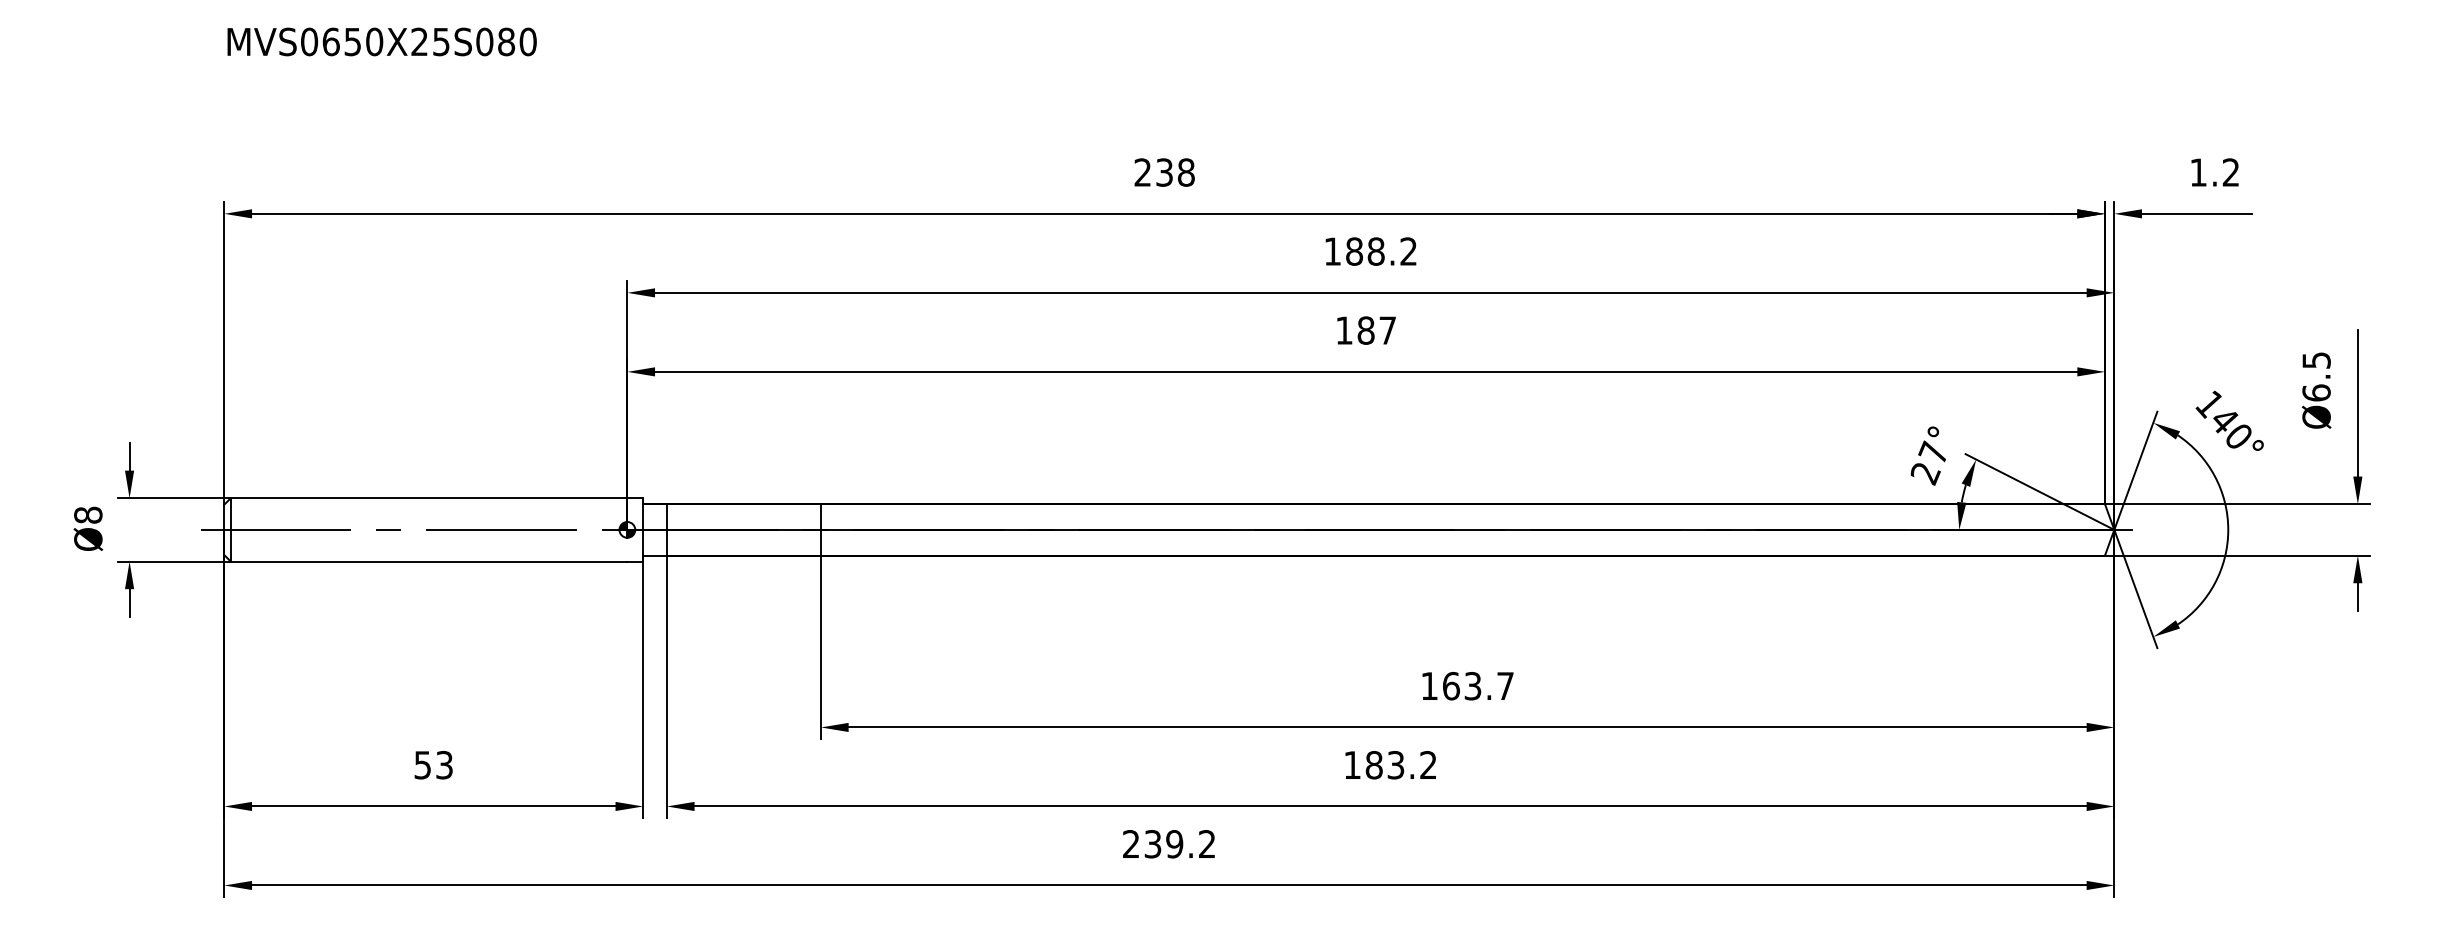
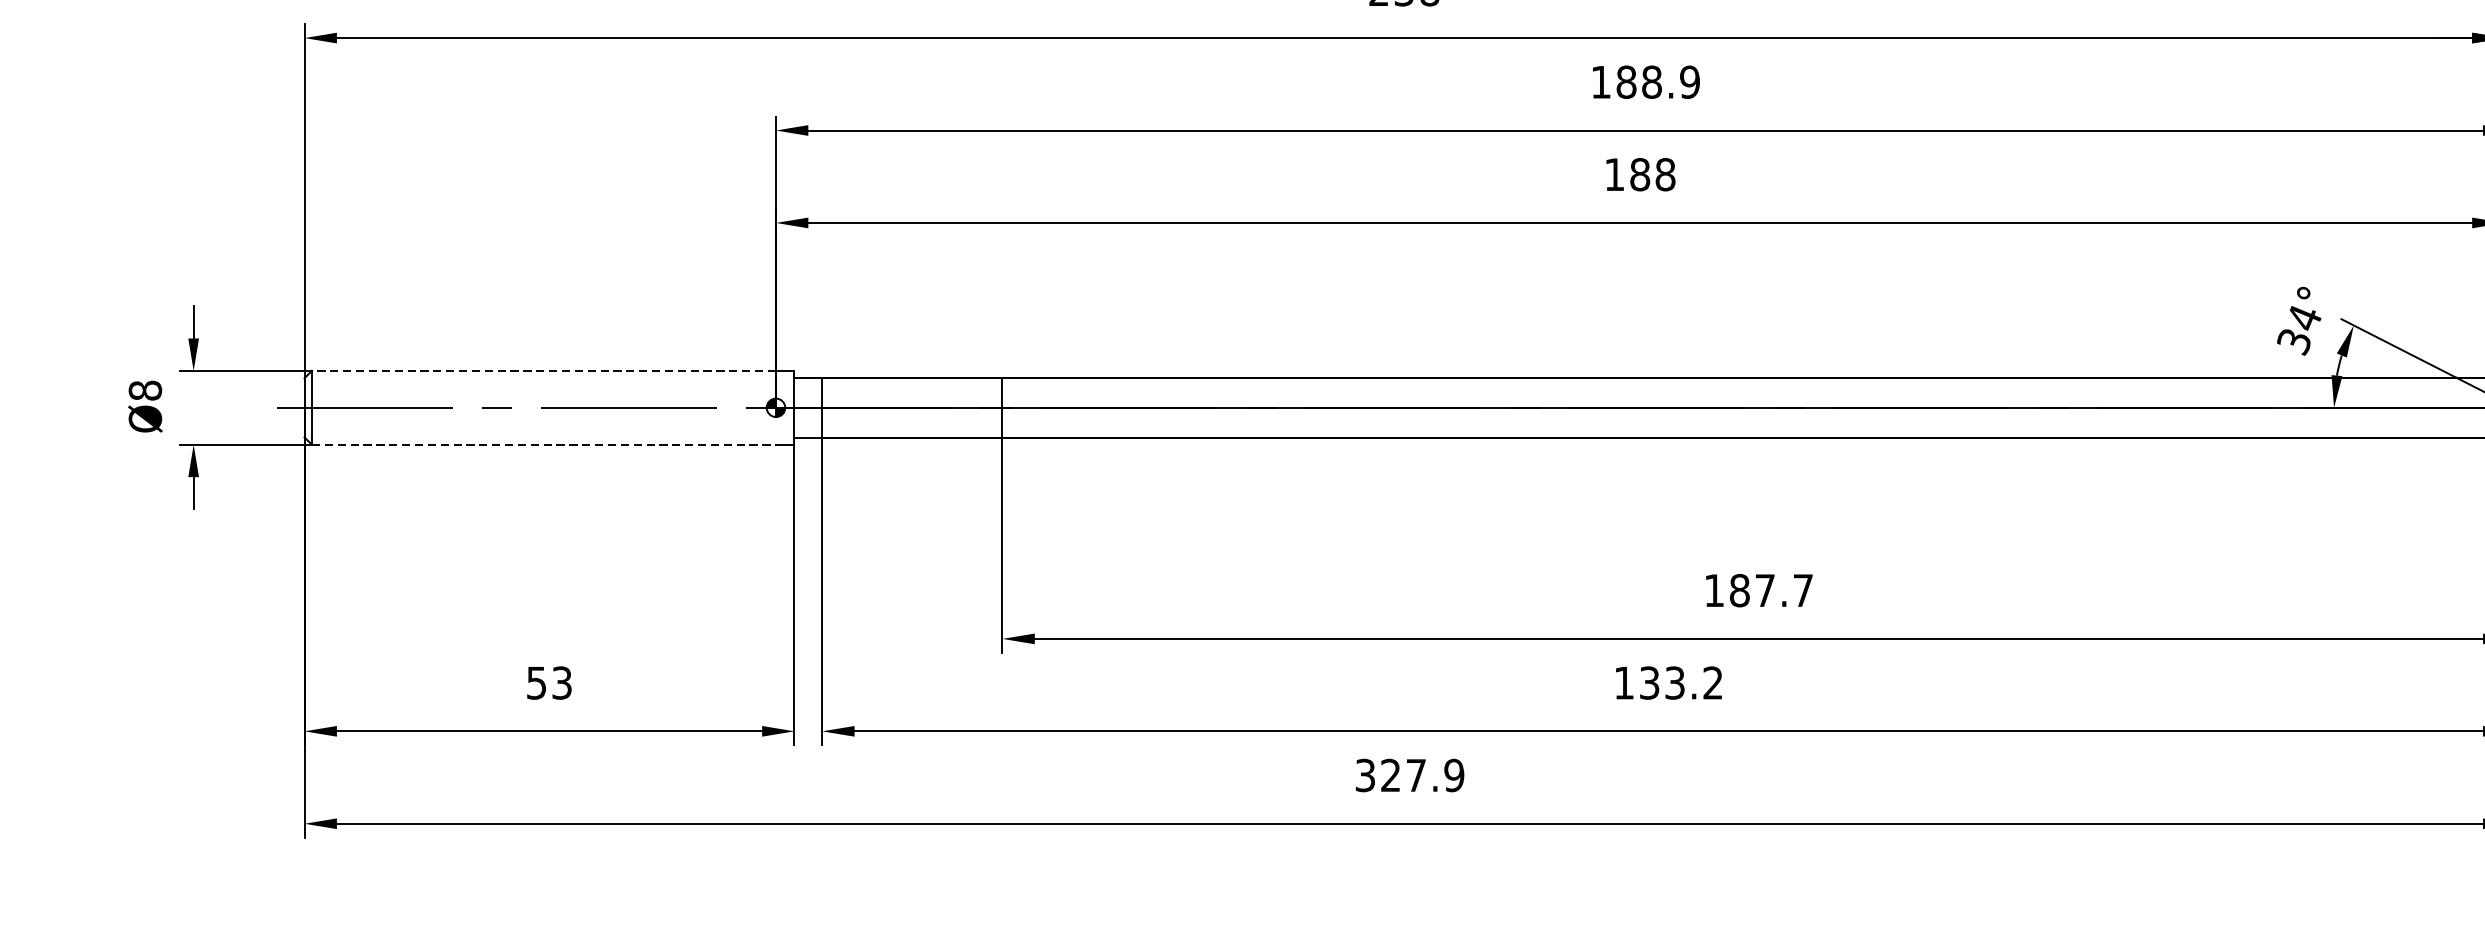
text: (1408, 251) -> (1689, 82), 188.2 -> 188.9
text: (1387, 330) -> (1665, 174), 187 -> 188
text: (1929, 462) -> (2299, 328), 27° -> 34°
line: (428, 498) -> (543, 371), solid -> dashed
line: (429, 561) -> (544, 444), solid -> dashed
text: (1461, 685) -> (1751, 589), 163.7 -> 187.7
text: (1373, 765) -> (1648, 683), 183.2 -> 133.2
text: (1169, 844) -> (1410, 775), 239.2 -> 327.9

